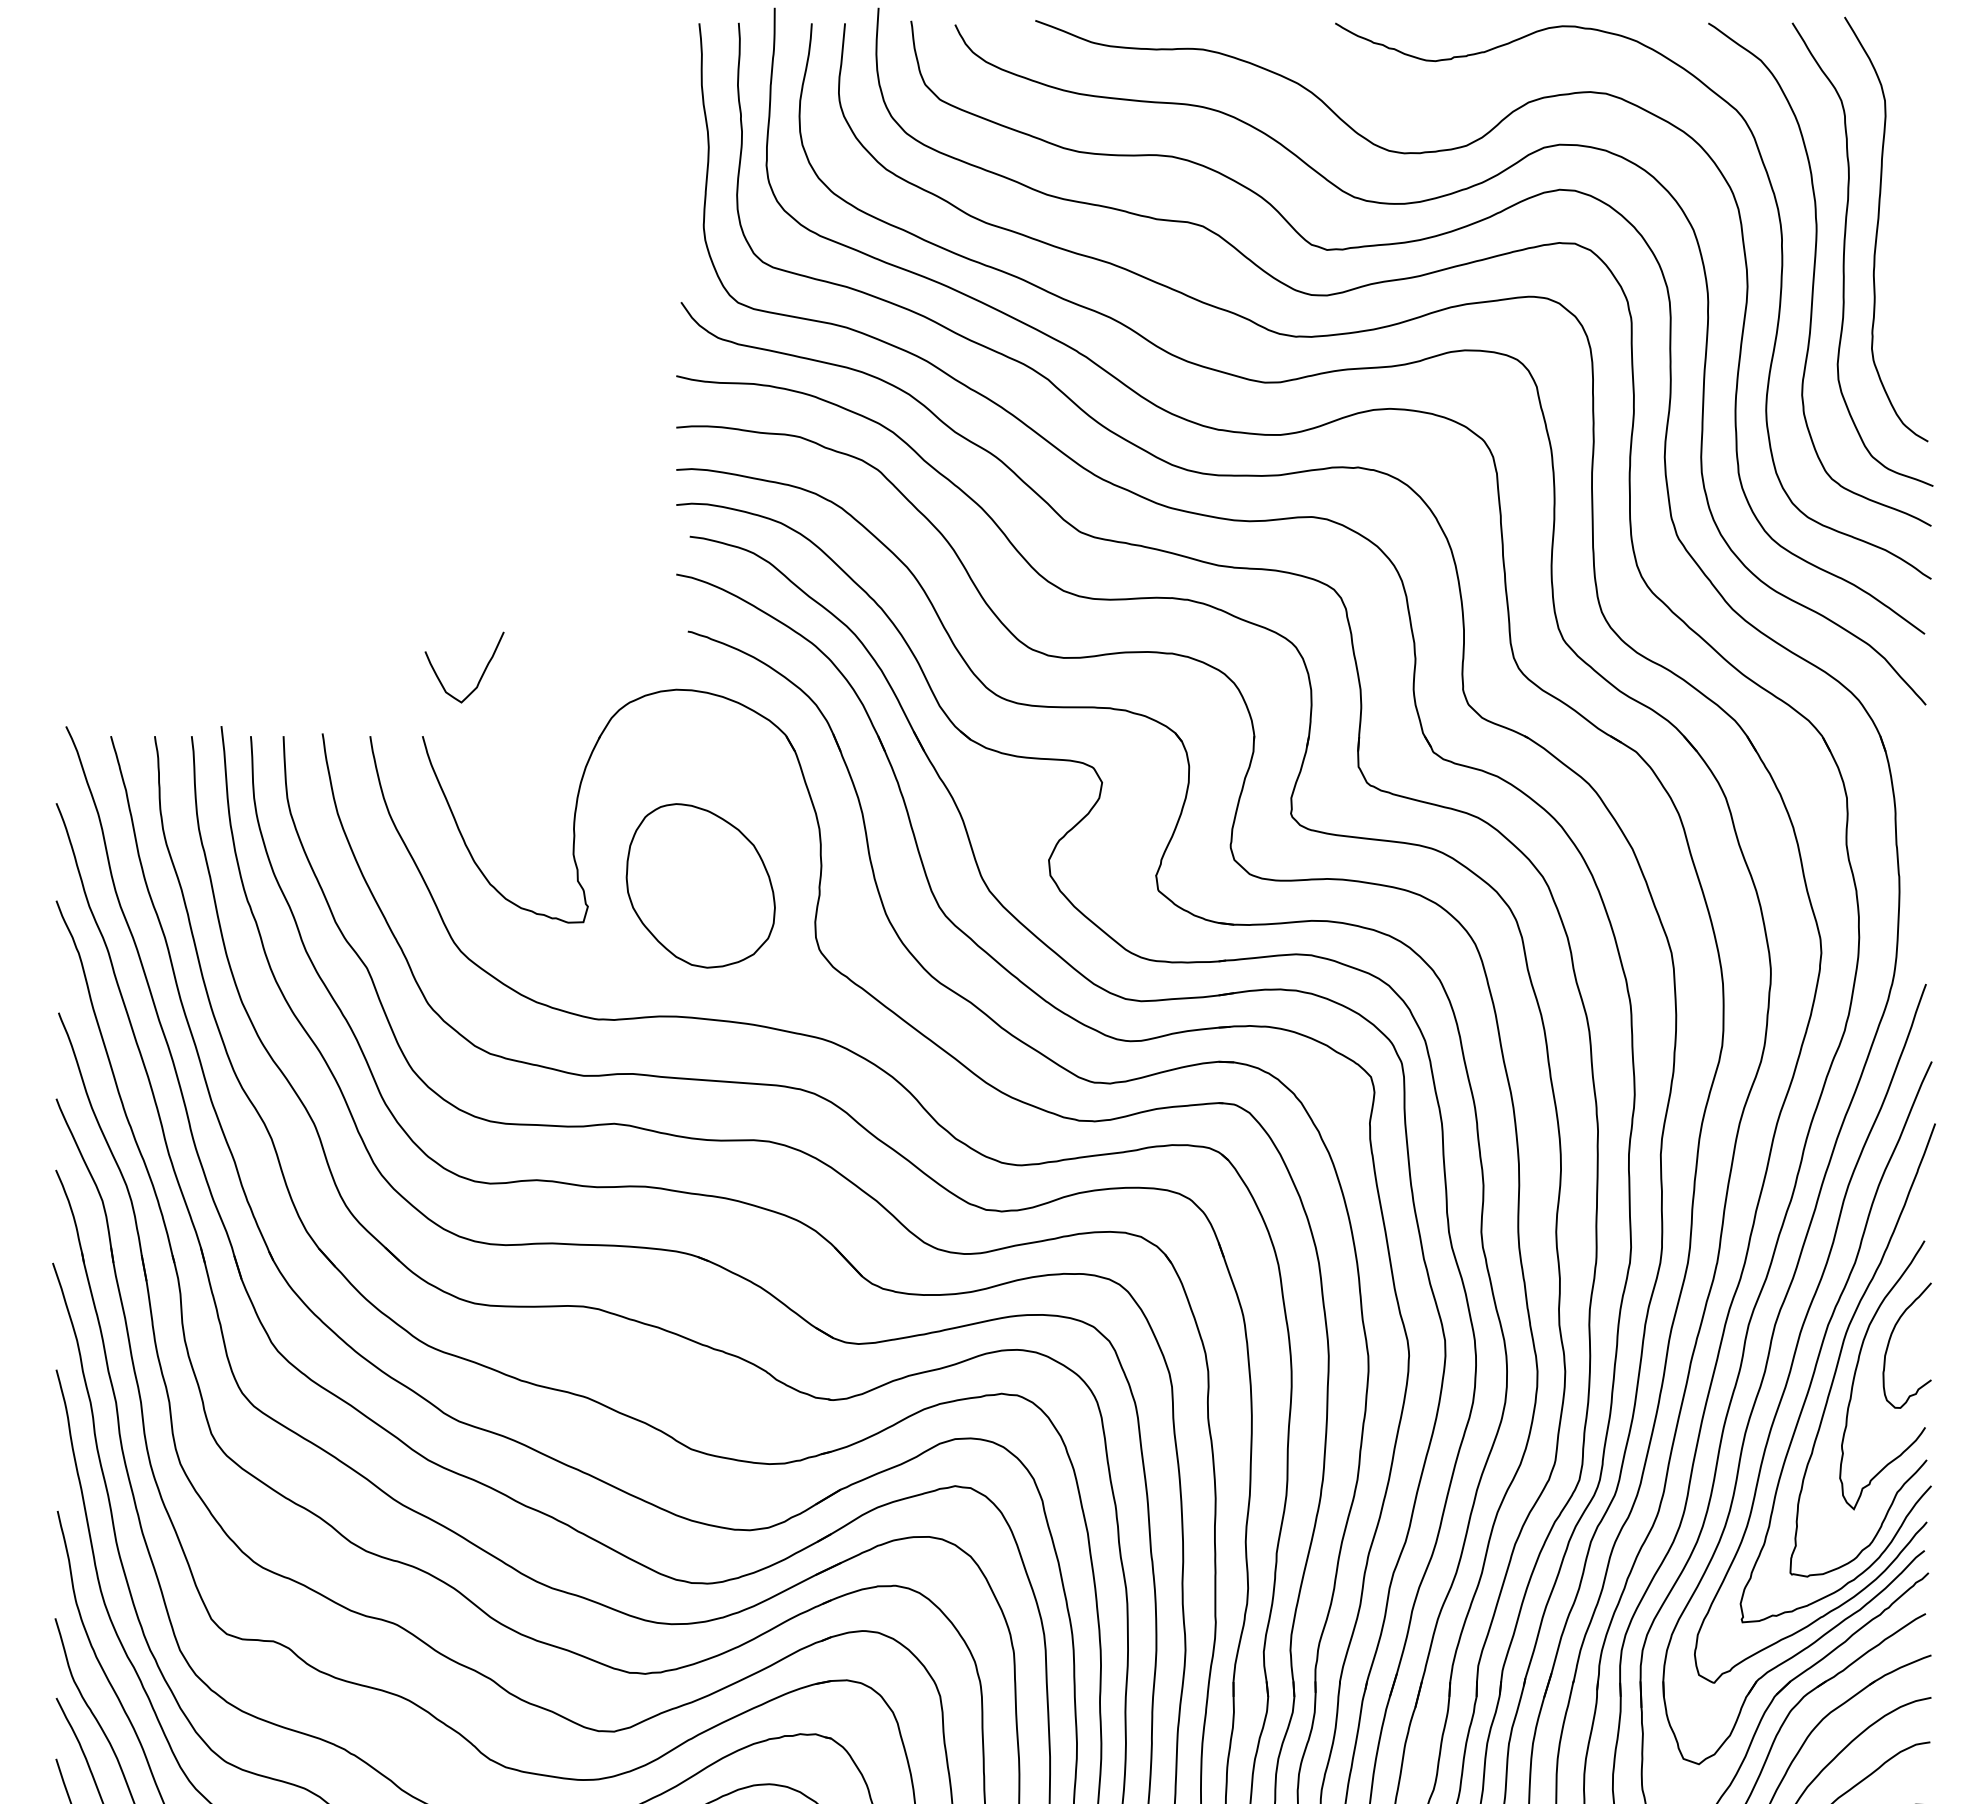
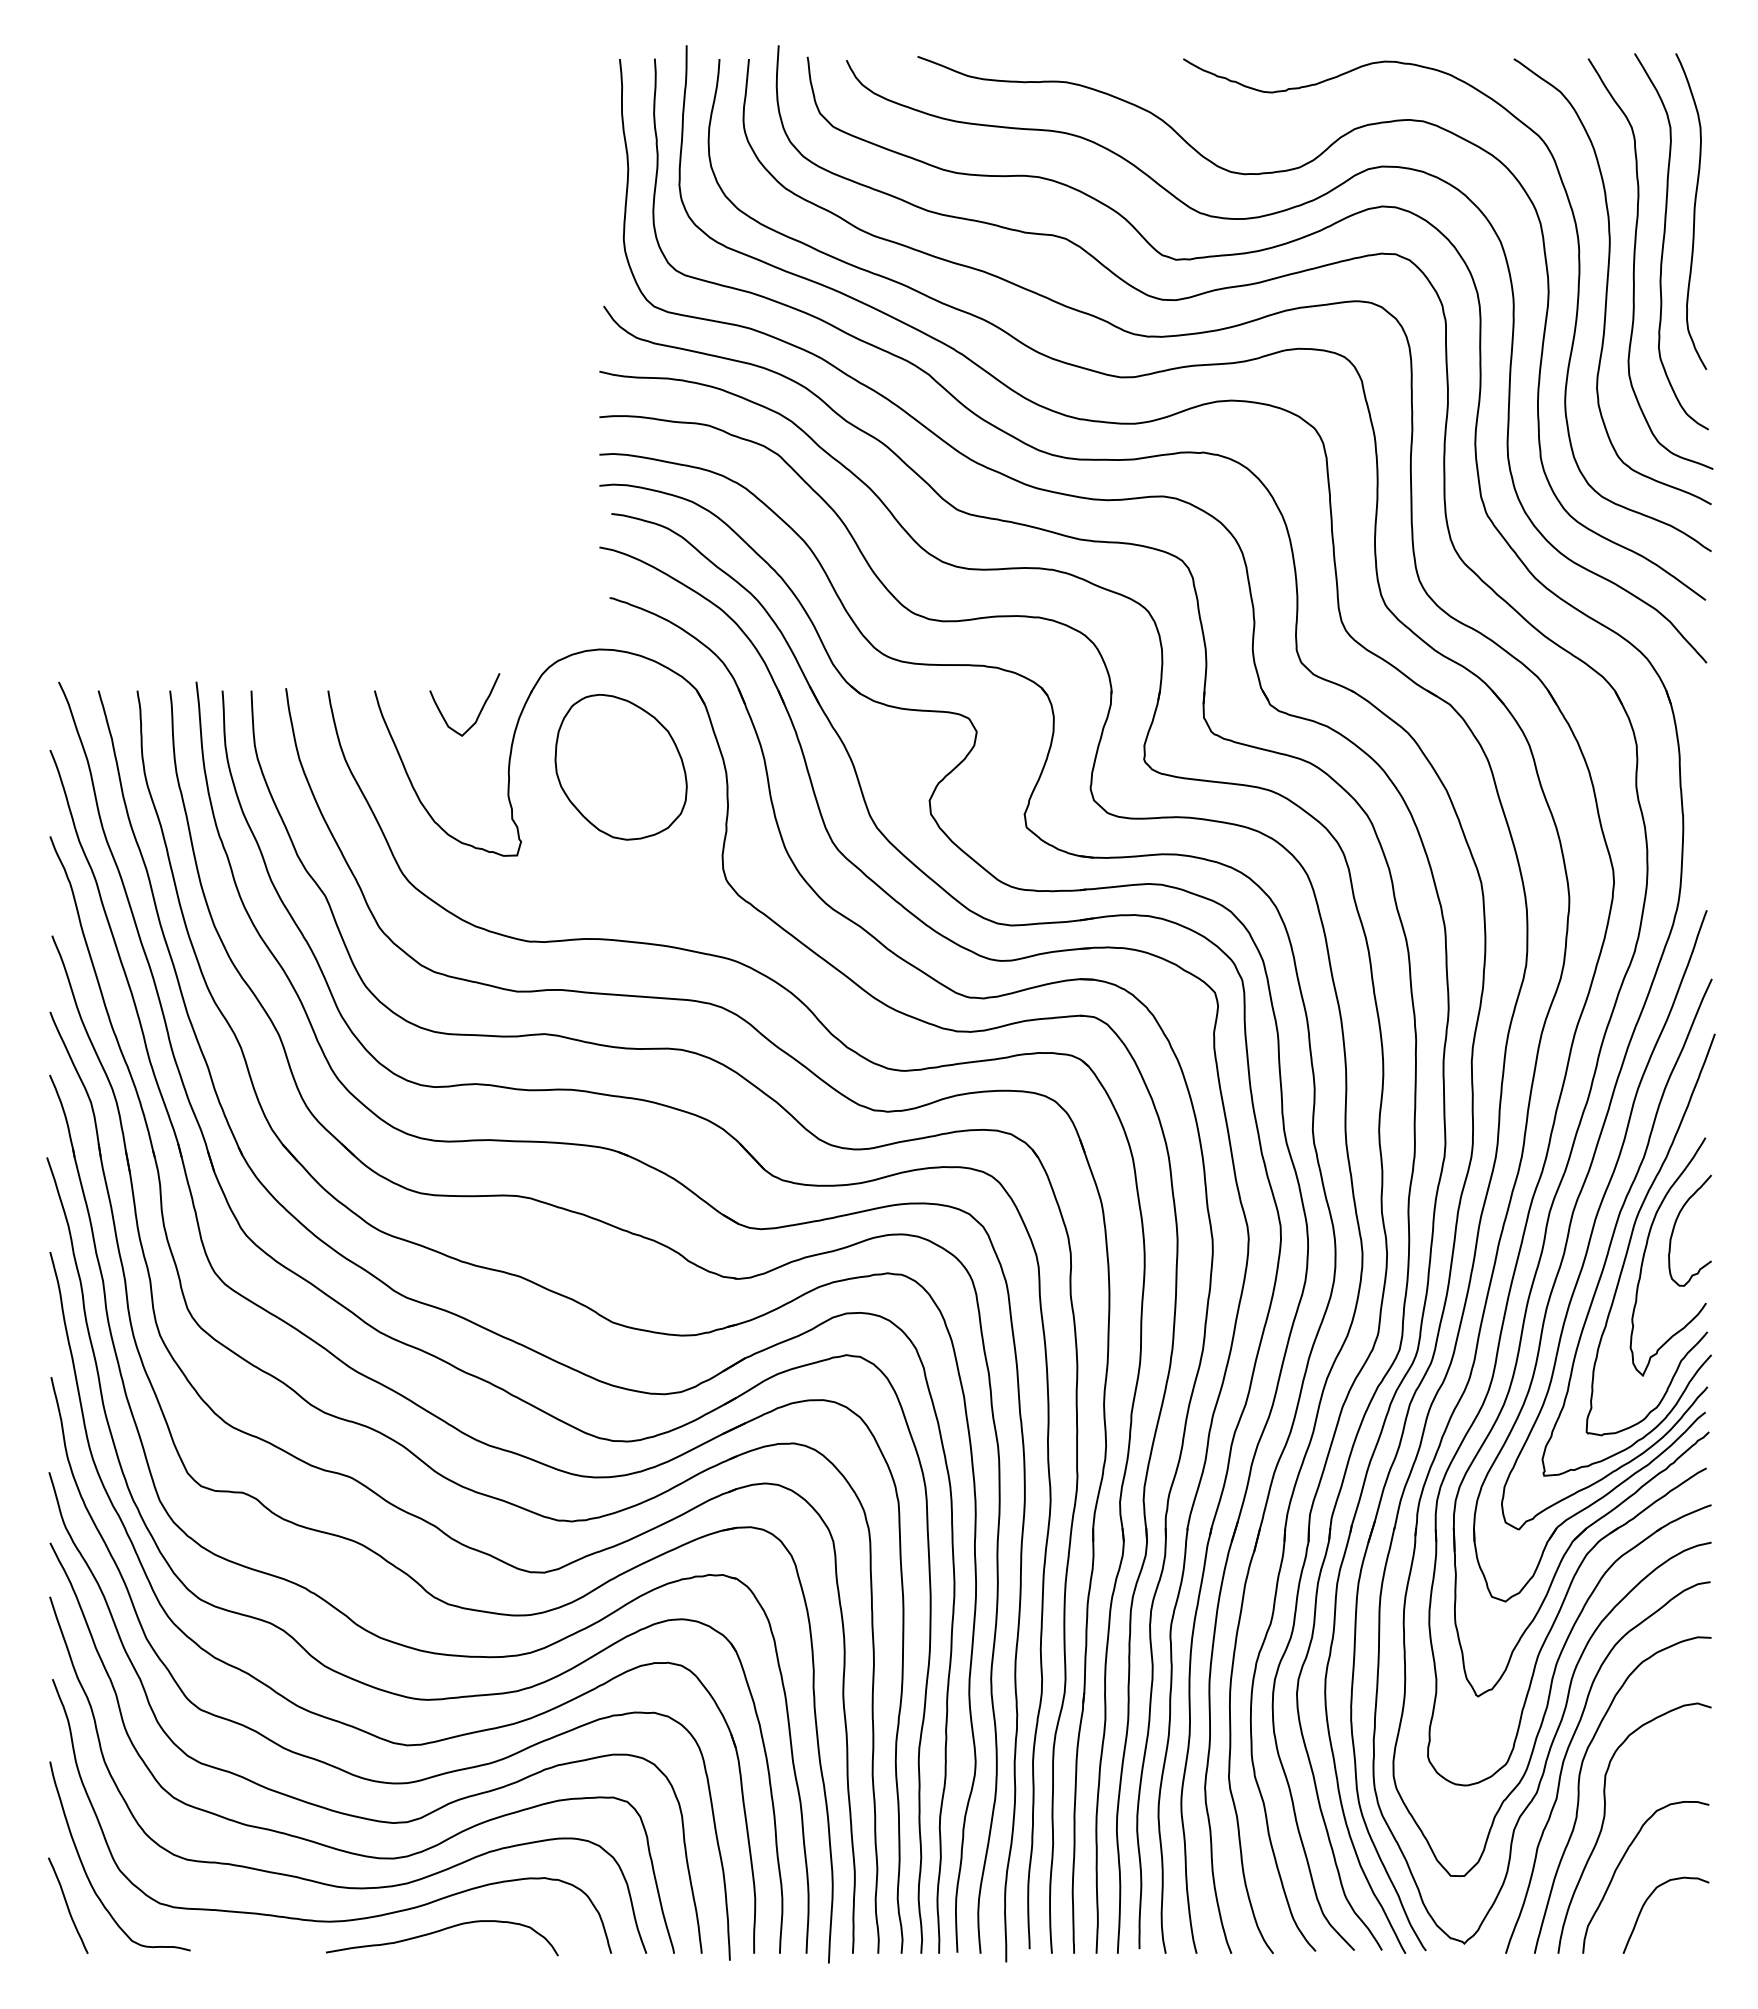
curve: (1911, 195) -> (1693, 211), added
curve: (481, 675) -> (479, 711), moved
part: (700, 884) -> (620, 766), moved

